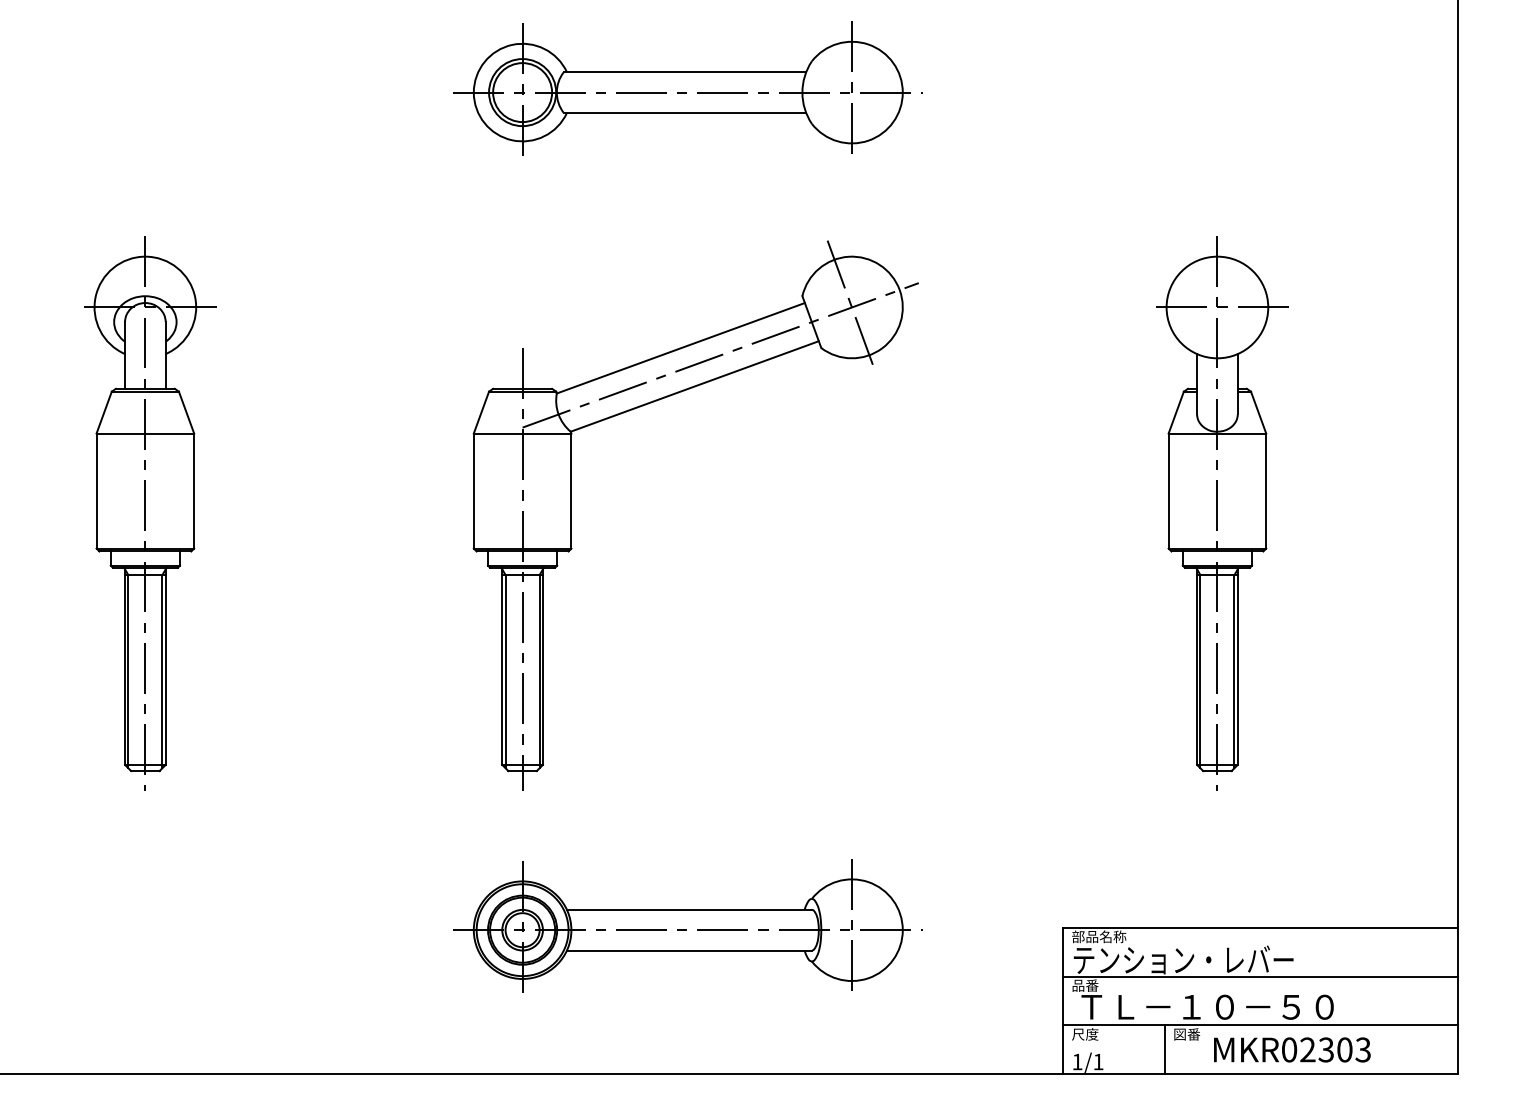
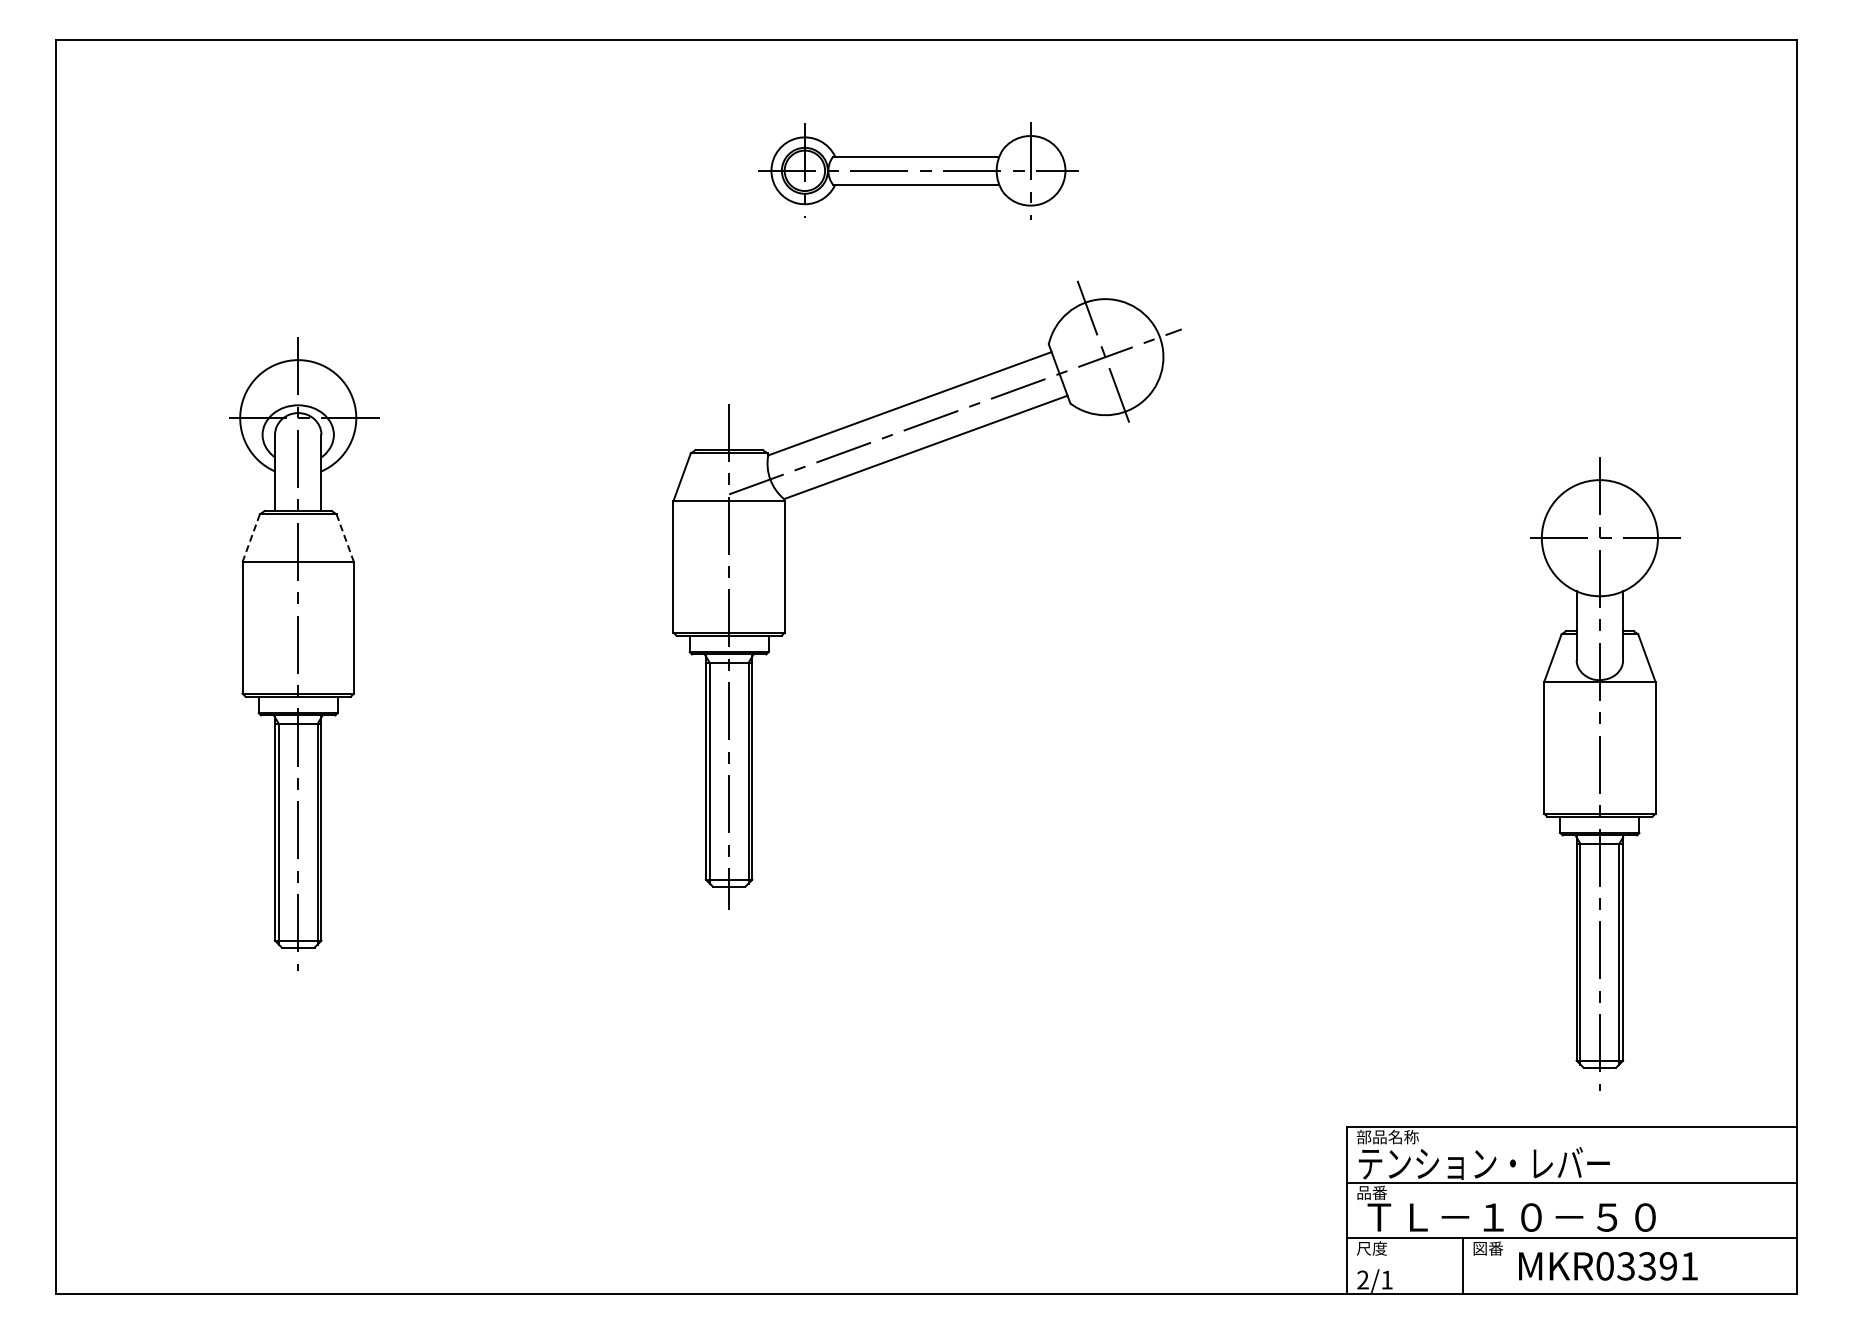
part: (688, 88) -> (918, 167), size x0.6
part: (649, 404) -> (874, 467), moved
line: (104, 412) -> (251, 538), solid -> dashed
line: (186, 412) -> (345, 538), solid -> dashed
part: (1222, 513) -> (1605, 773), moved
part: (688, 925) -> (918, 1124), removed
text: (1335, 1050) -> (1657, 1266), MKR02303 -> MKR03391
text: (1077, 1061) -> (1362, 1279), 1/1 -> 2/1

